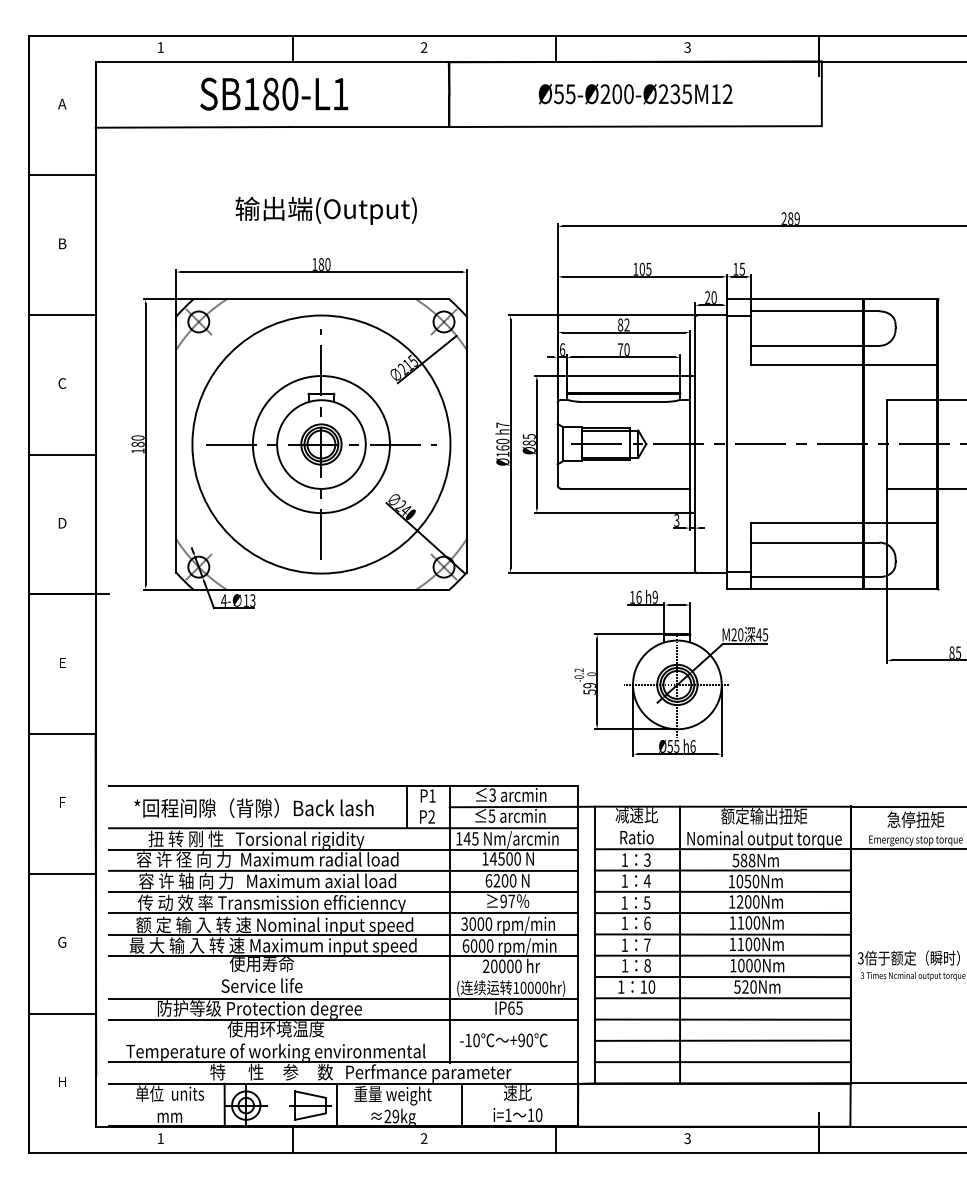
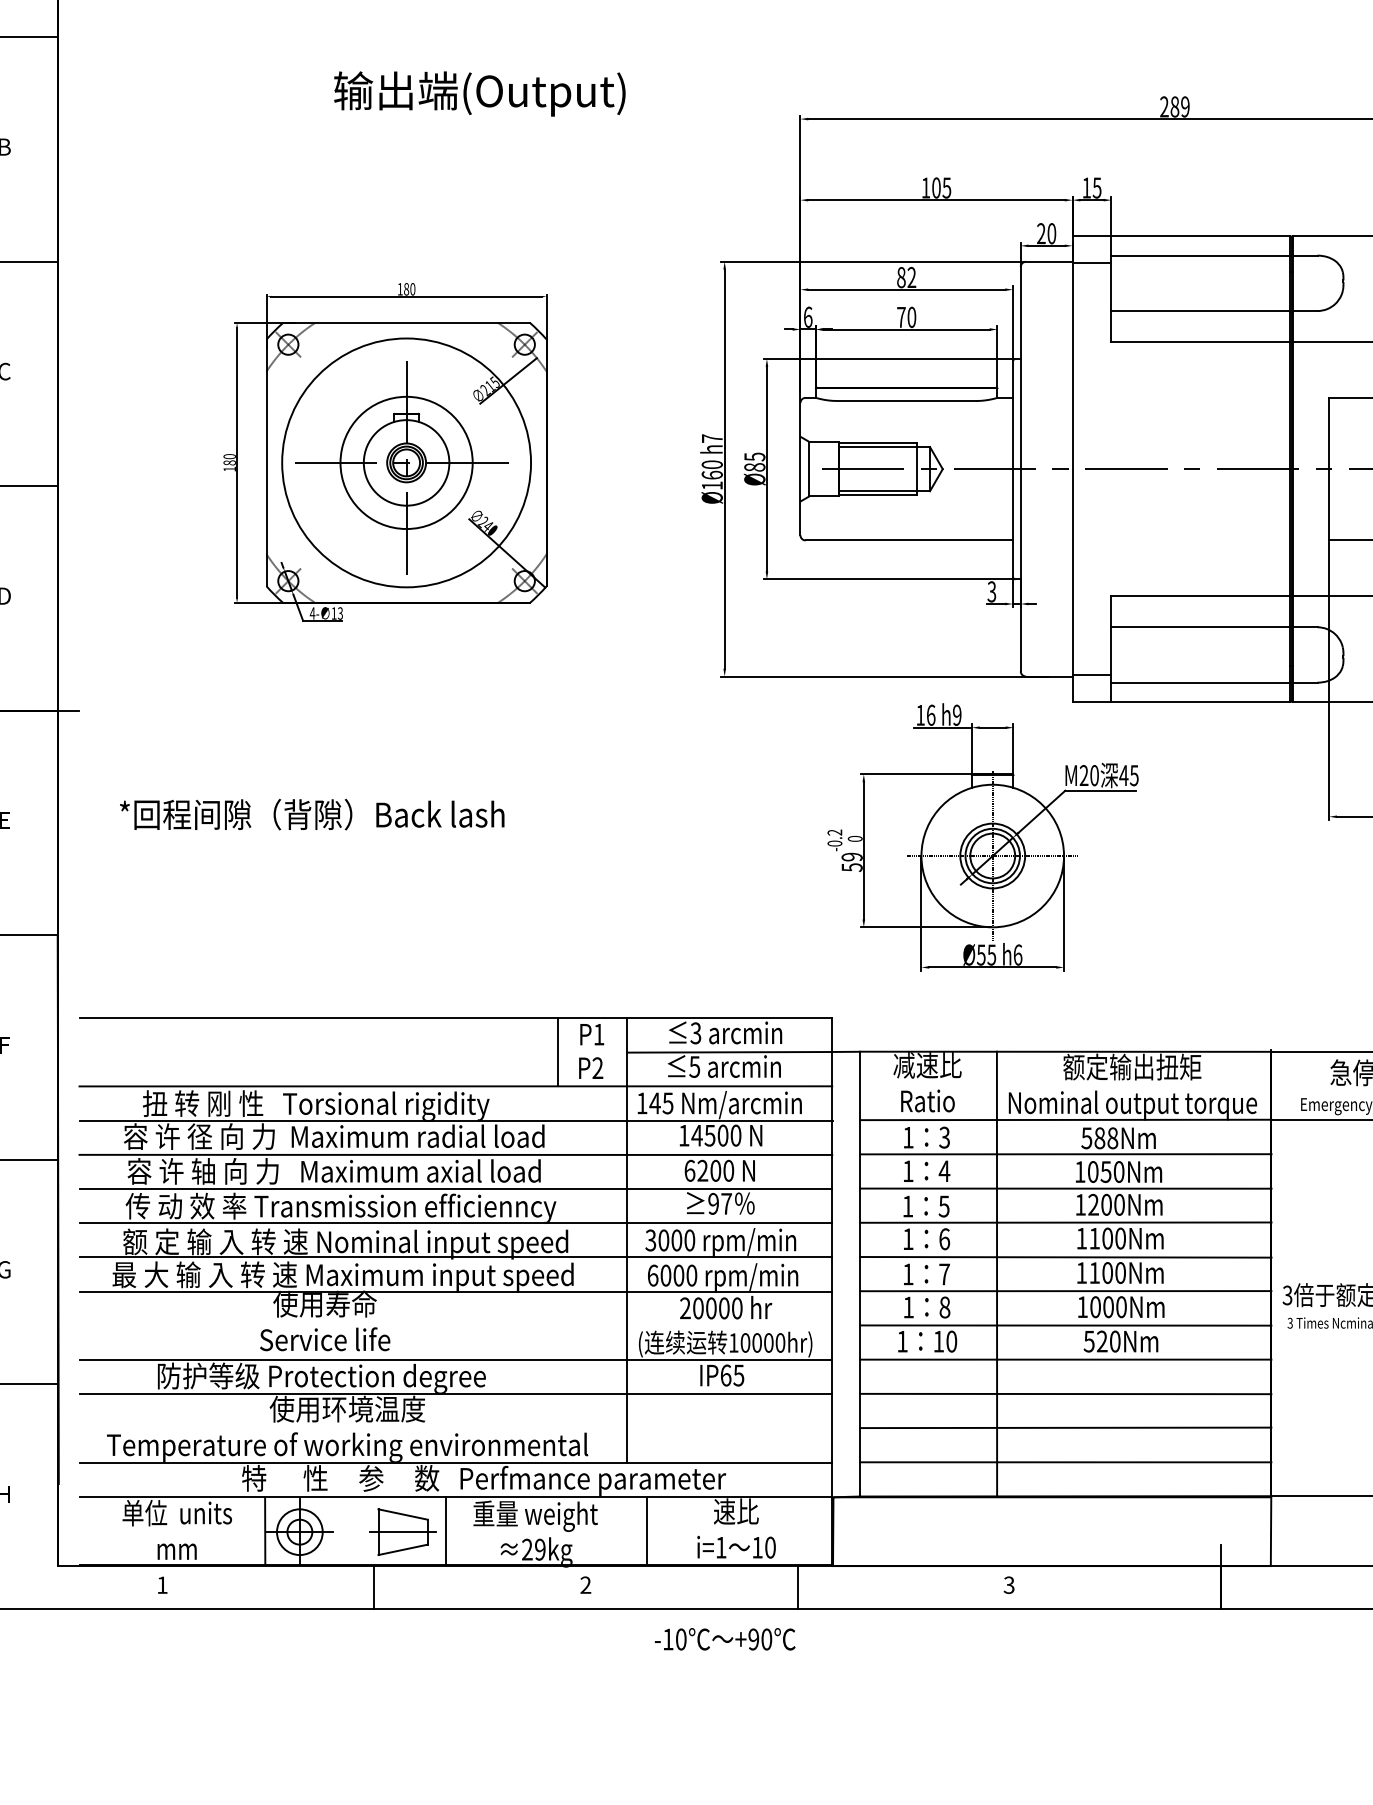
text: (325, 210) -> (478, 93), moved
part: (299, 433) -> (385, 451), size x0.6
text: (253, 807) -> (311, 813), moved
text: (503, 1040) -> (724, 1639), moved

